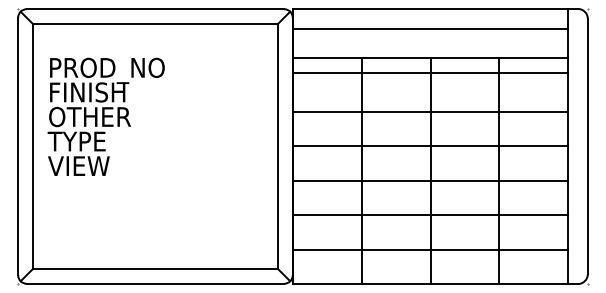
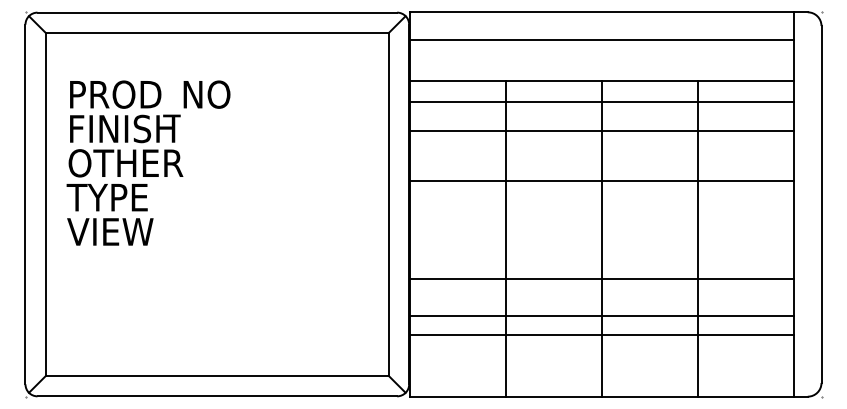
line: (430, 112) -> (601, 131), moved
line: (430, 146) -> (601, 180), moved
line: (430, 180) -> (601, 278), moved
line: (430, 215) -> (601, 316), moved
line: (430, 249) -> (601, 334), moved

